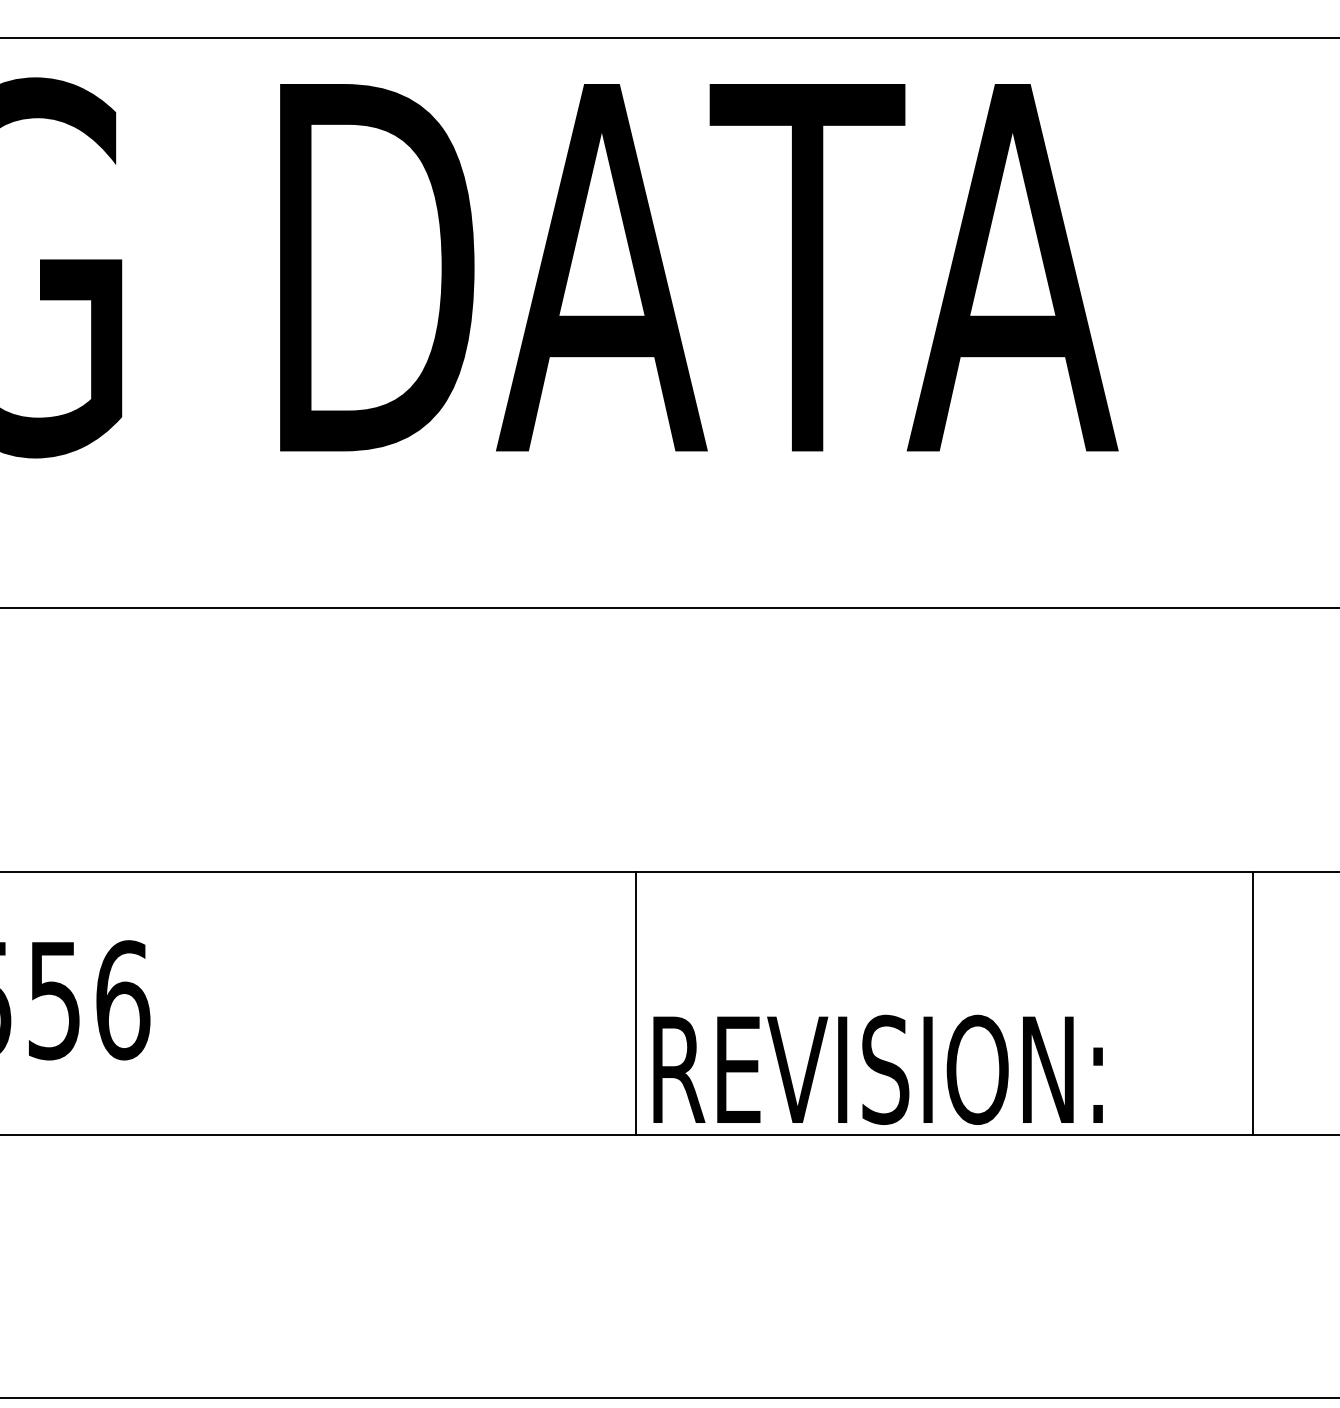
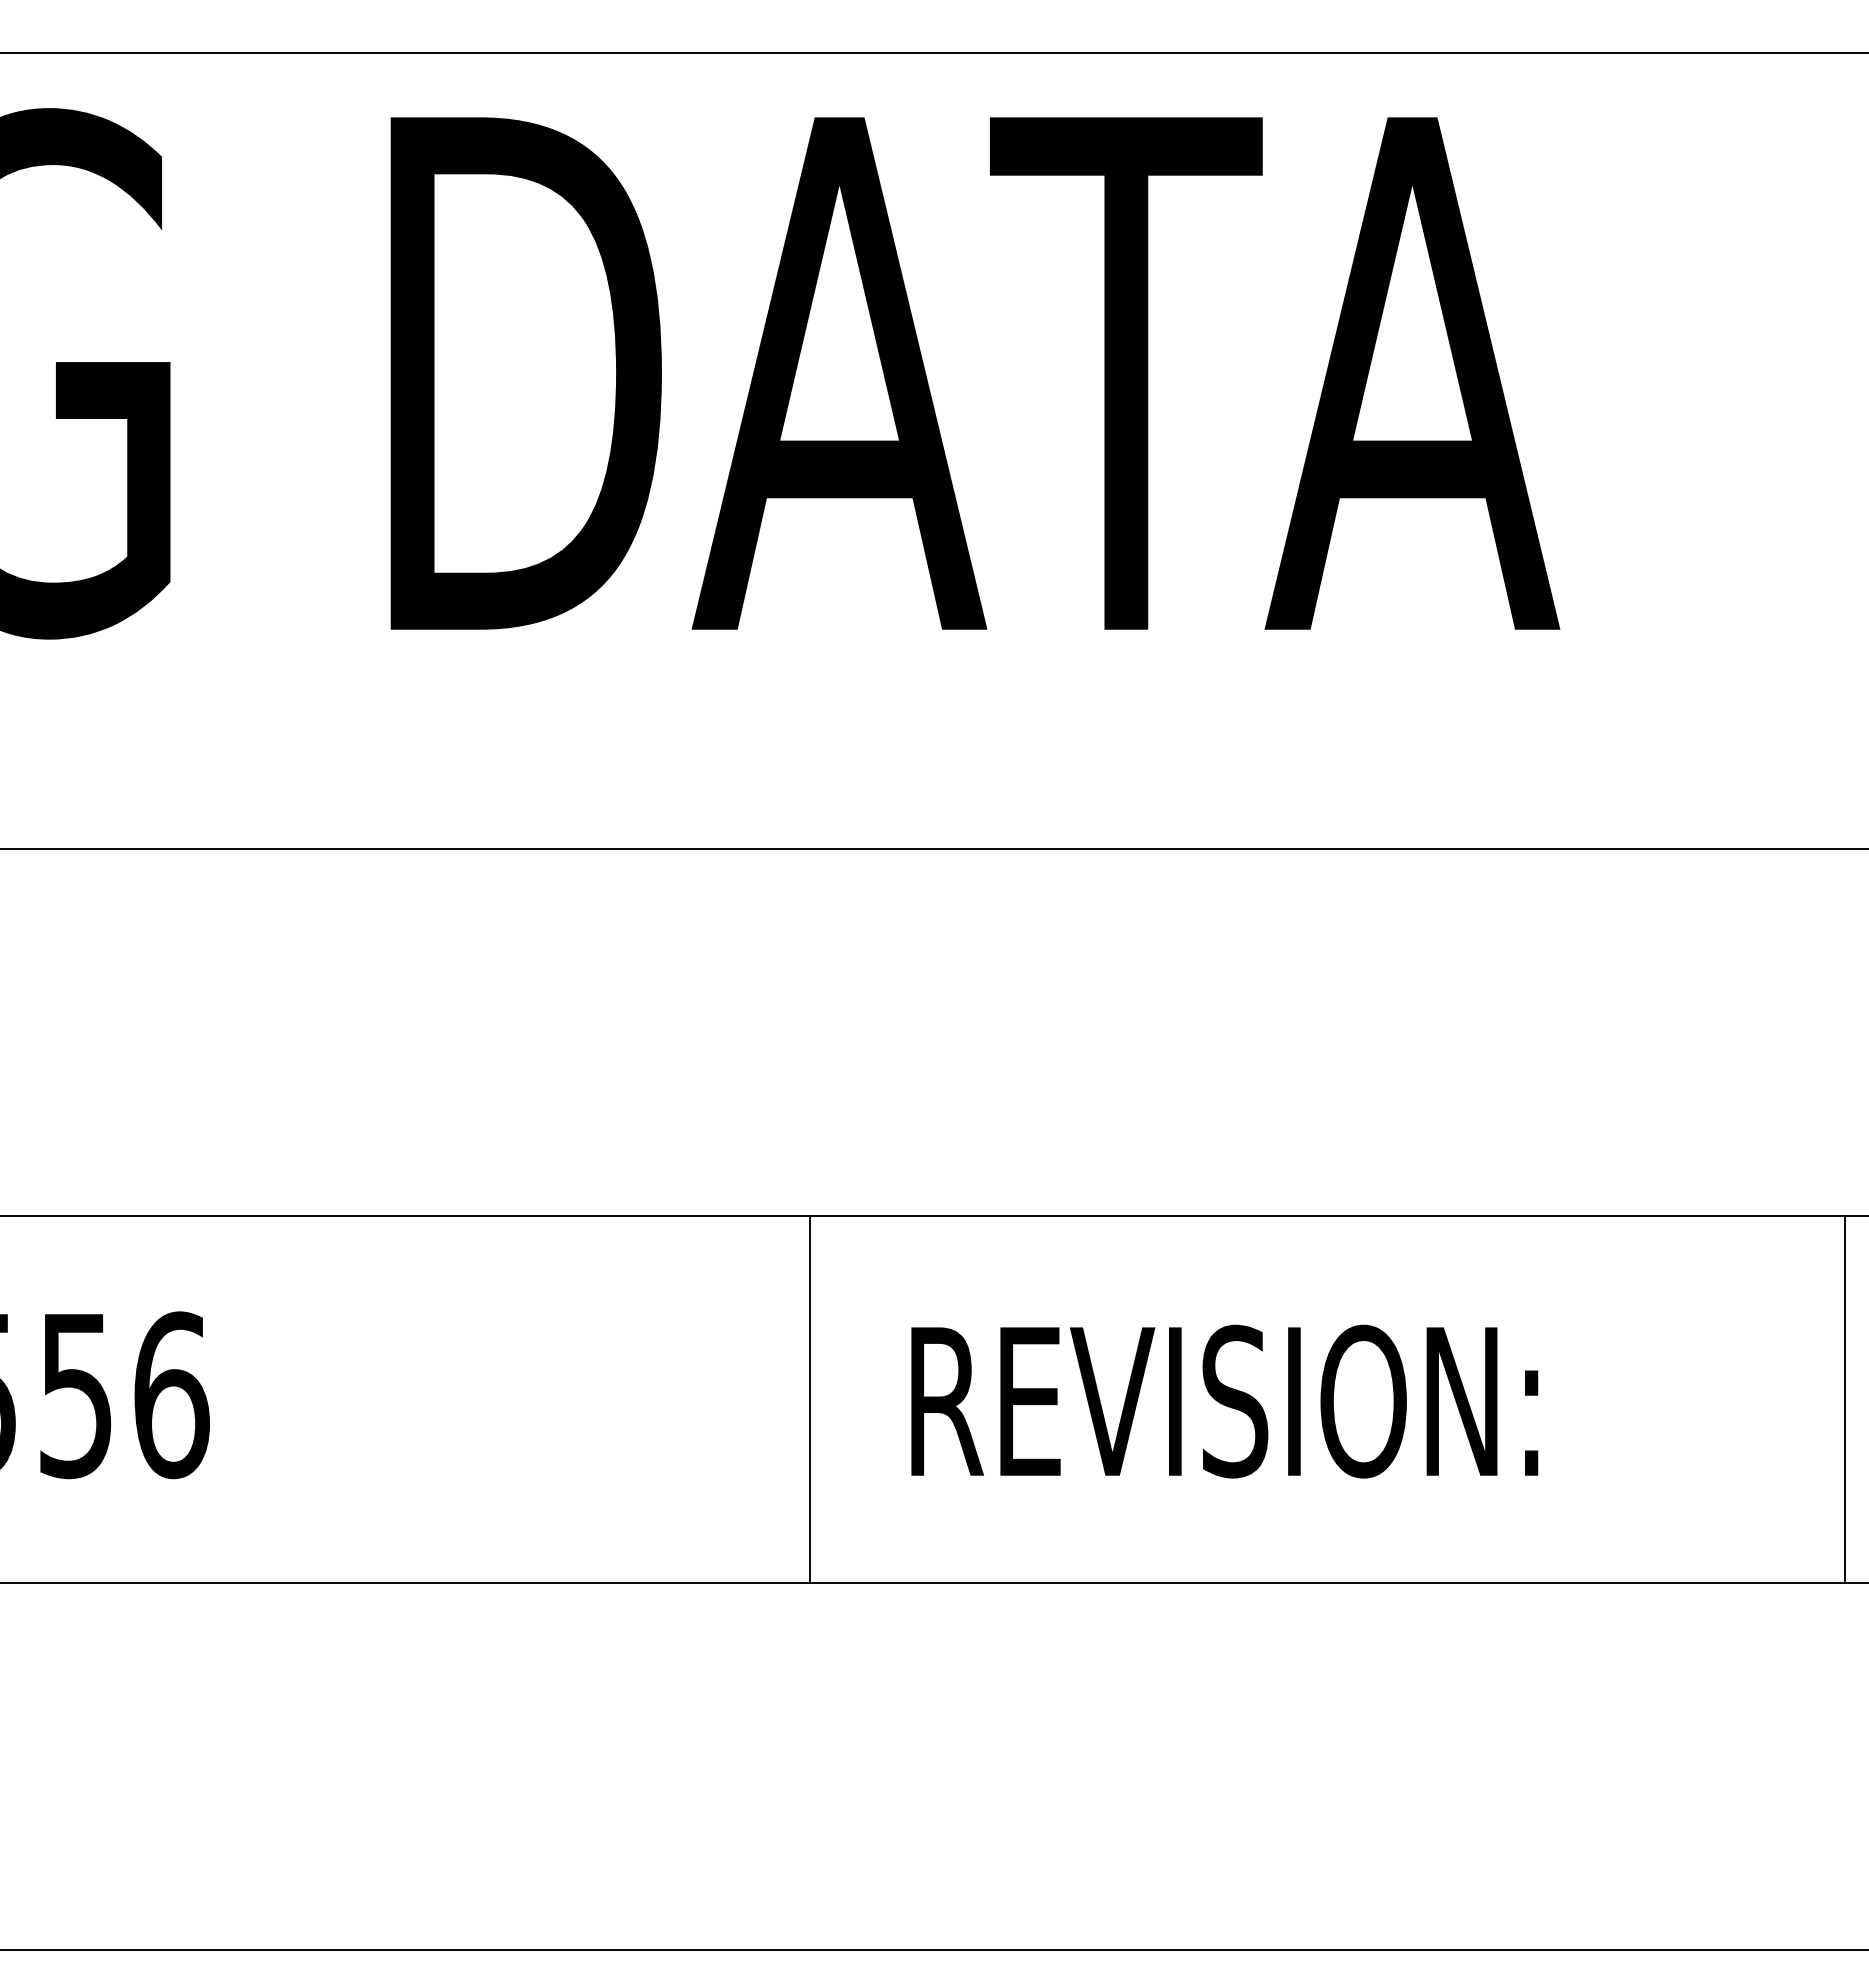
line: (636, 1003) -> (809, 1399), moved
line: (1252, 1003) -> (1844, 1399), moved
text: (877, 1069) -> (1223, 1401), moved

